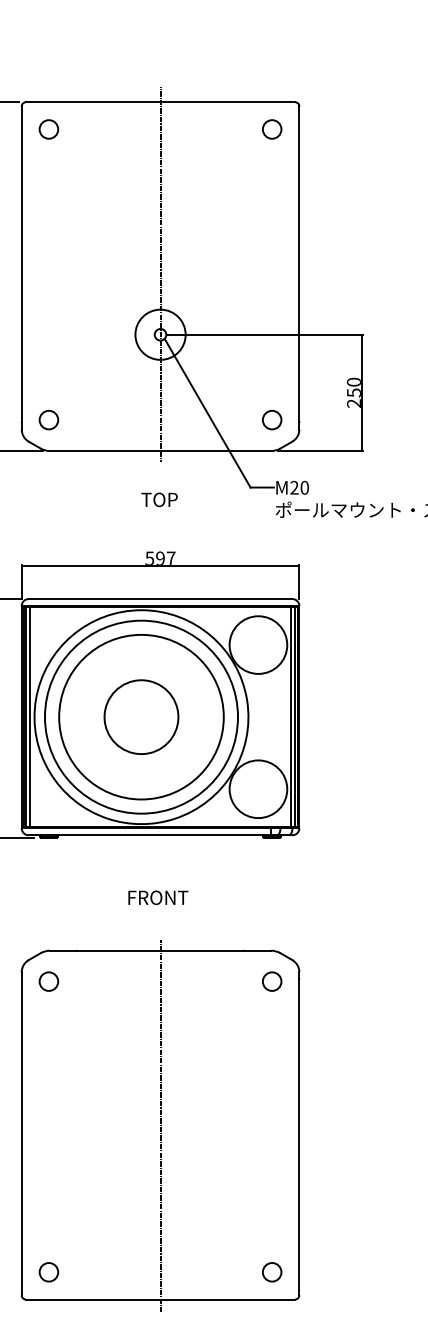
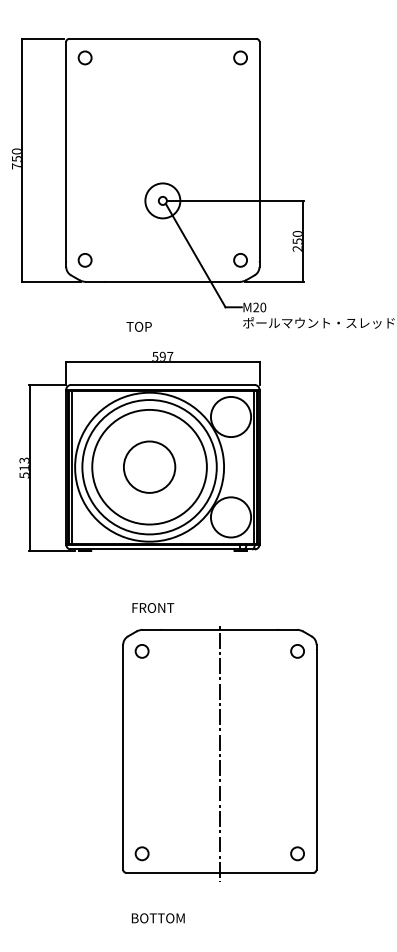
line: (160, 273) -> (162, 158), removed
text: (158, 499) -> (138, 326), moved
text: (158, 897) -> (153, 607), moved
part: (160, 1128) -> (219, 753), moved

